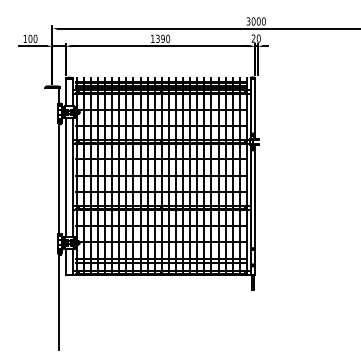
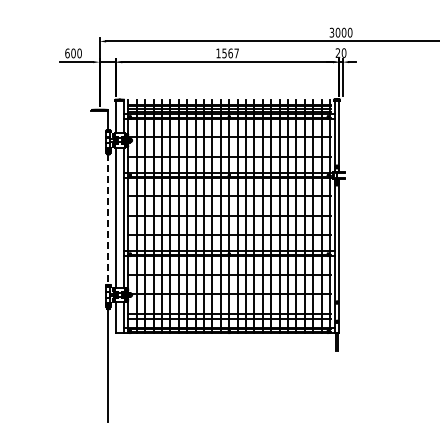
text: (25, 38) -> (67, 53), 100 -> 600
text: (162, 38) -> (230, 53), 1390 -> 1567
line: (59, 179) -> (107, 220), solid -> dashed

